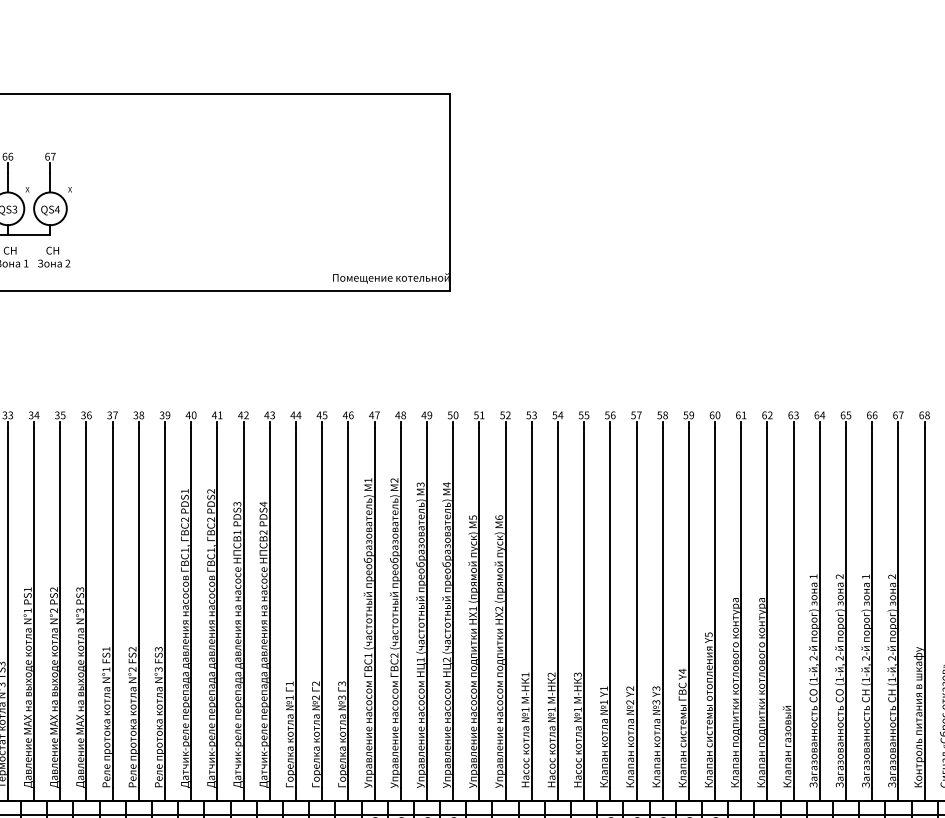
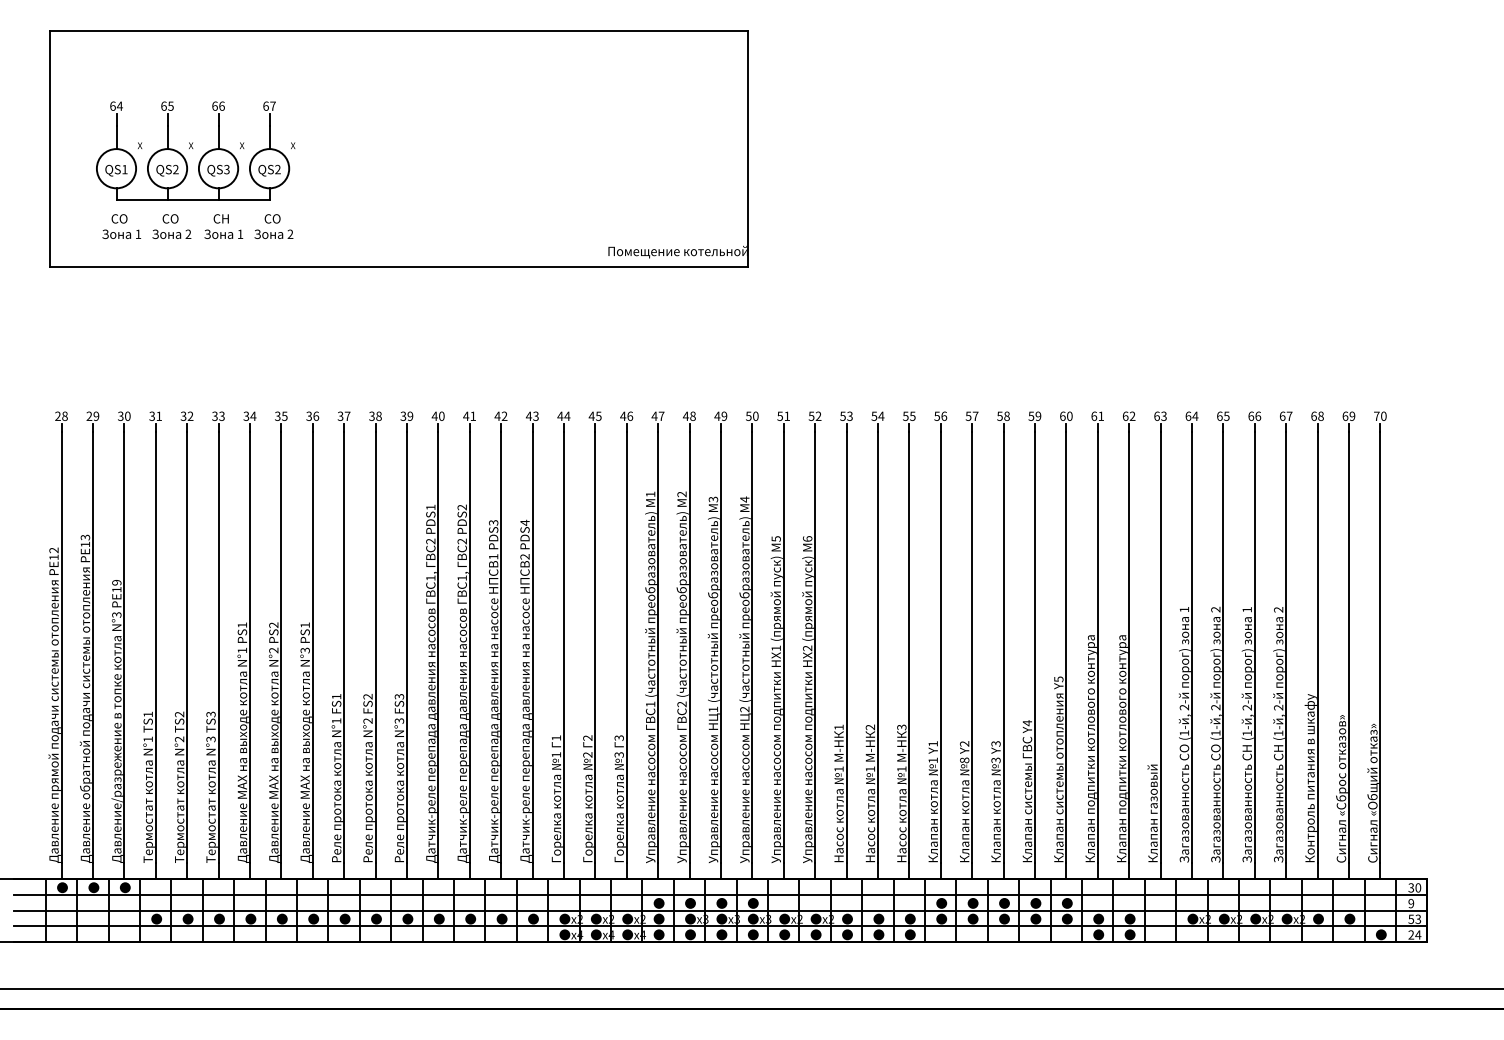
text: (57, 209) -> (277, 169), QS4 -> QS2
text: (56, 250) -> (276, 218), СH -> СО
text: (79, 589) -> (304, 625), PS3 -> PS1
text: (630, 702) -> (964, 760), 2 -> 8

